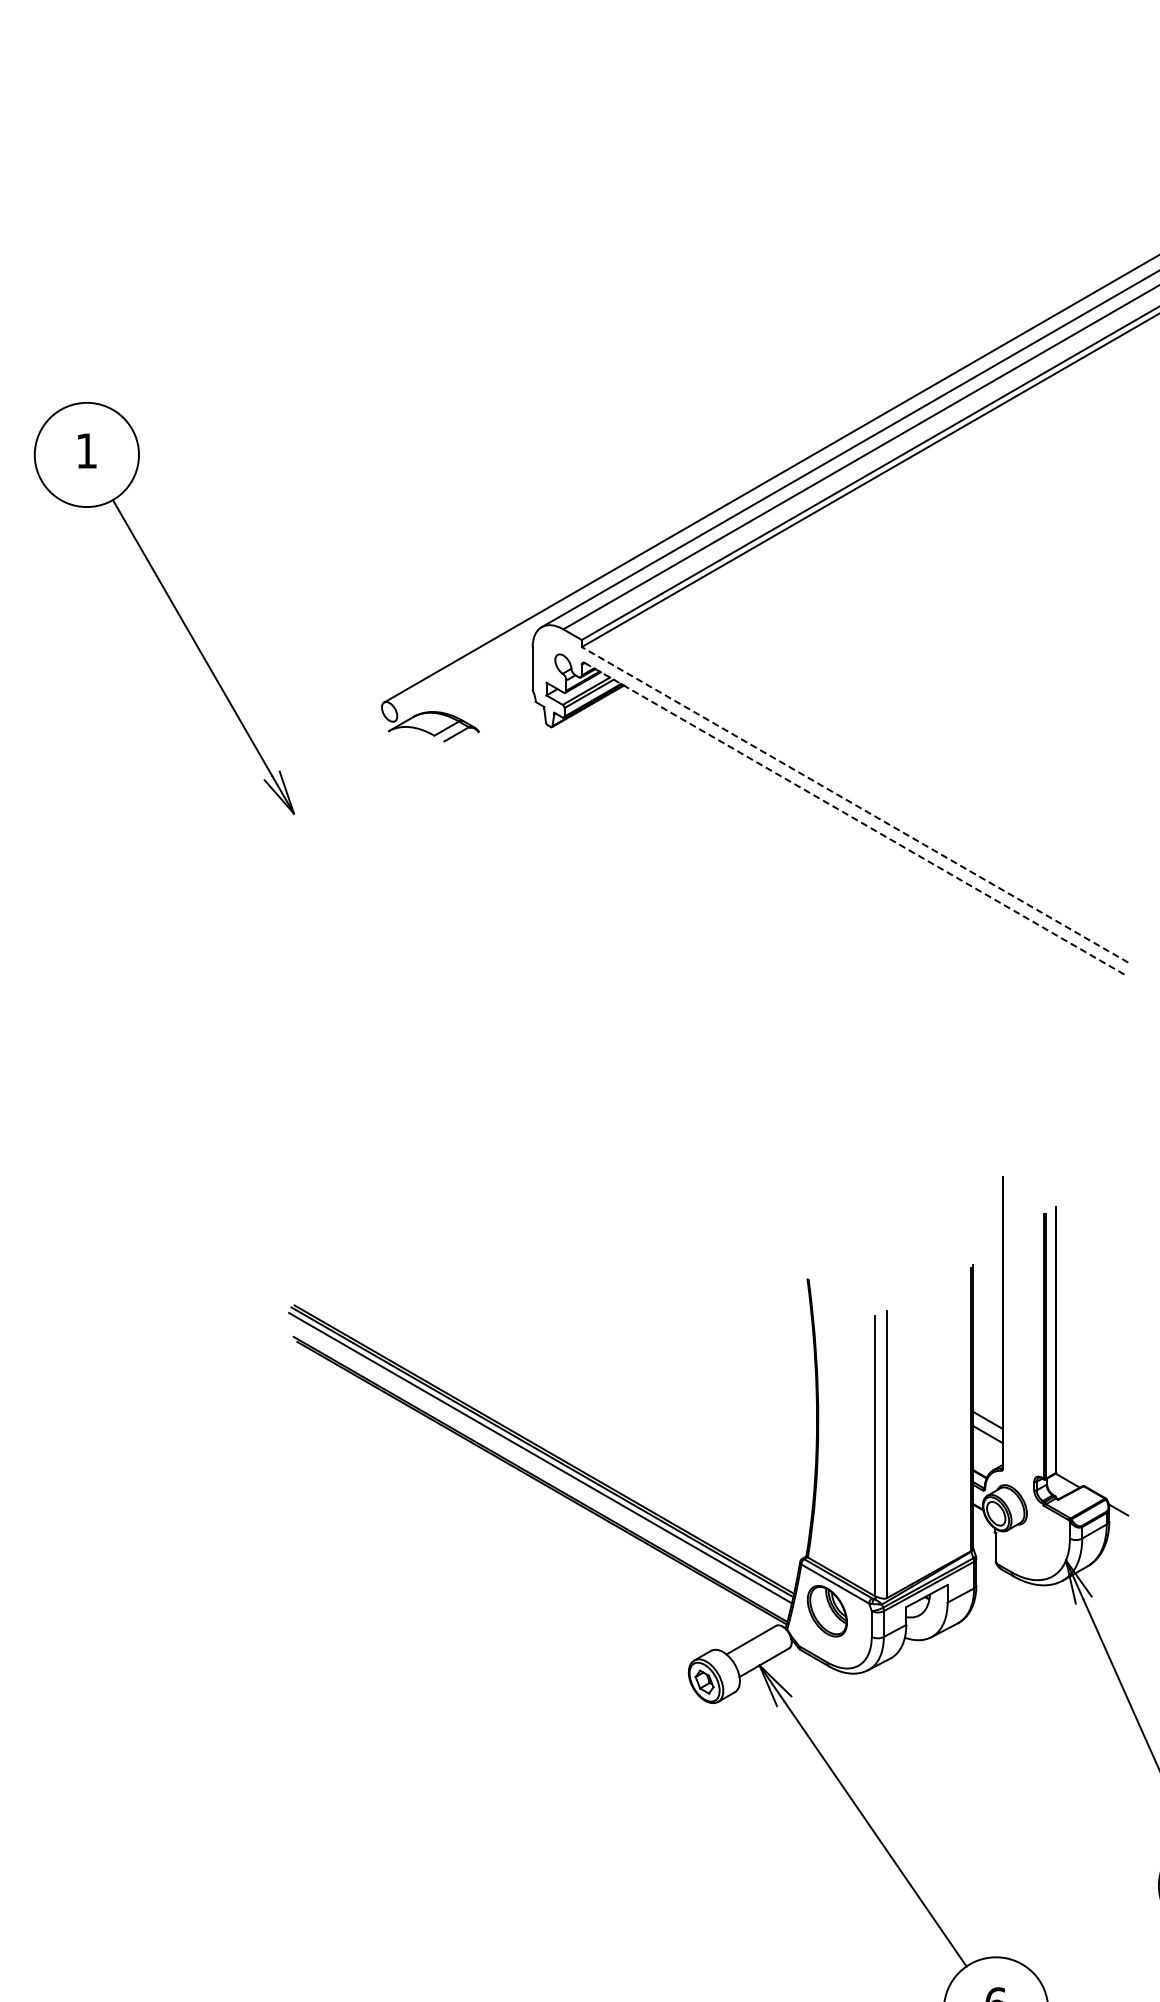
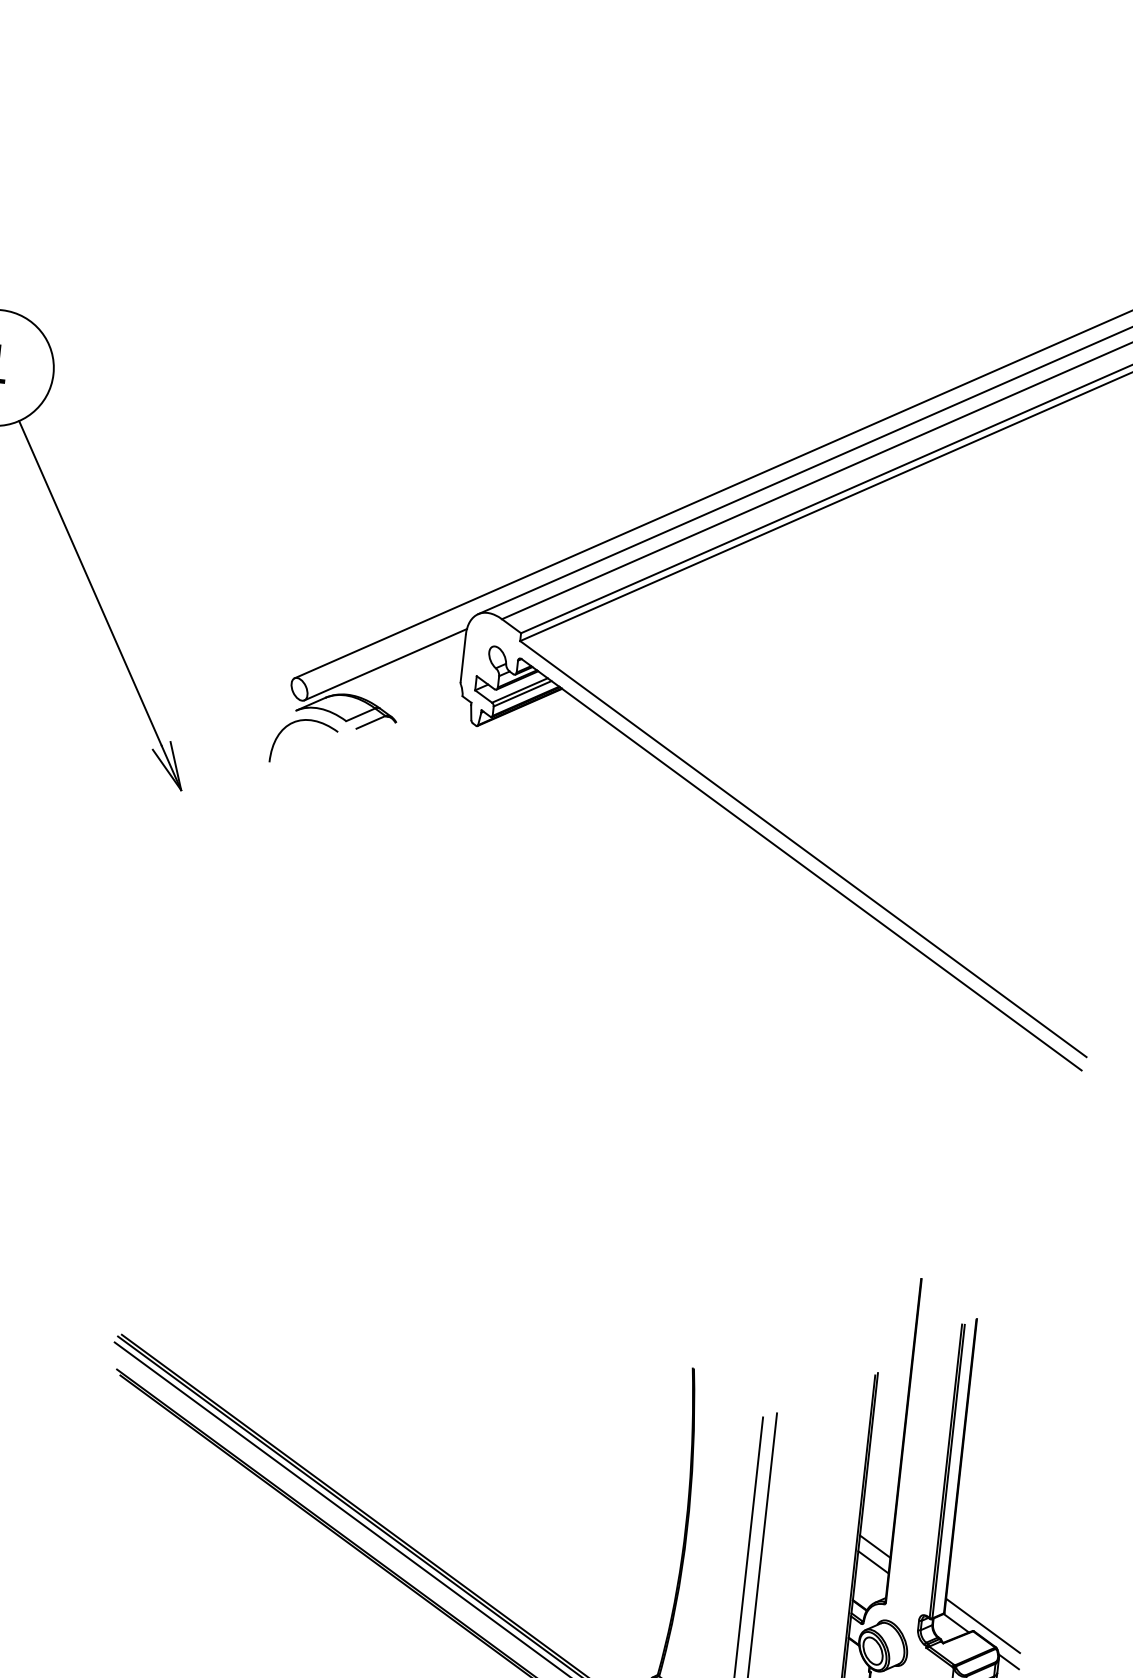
line: (464, 681) -> (386, 664), added
curve: (391, 741) -> (297, 722), added
line: (854, 804) -> (802, 848), dashed -> solid
line: (855, 819) -> (802, 865), dashed -> solid
line: (1091, 1480) -> (982, 1625), added

